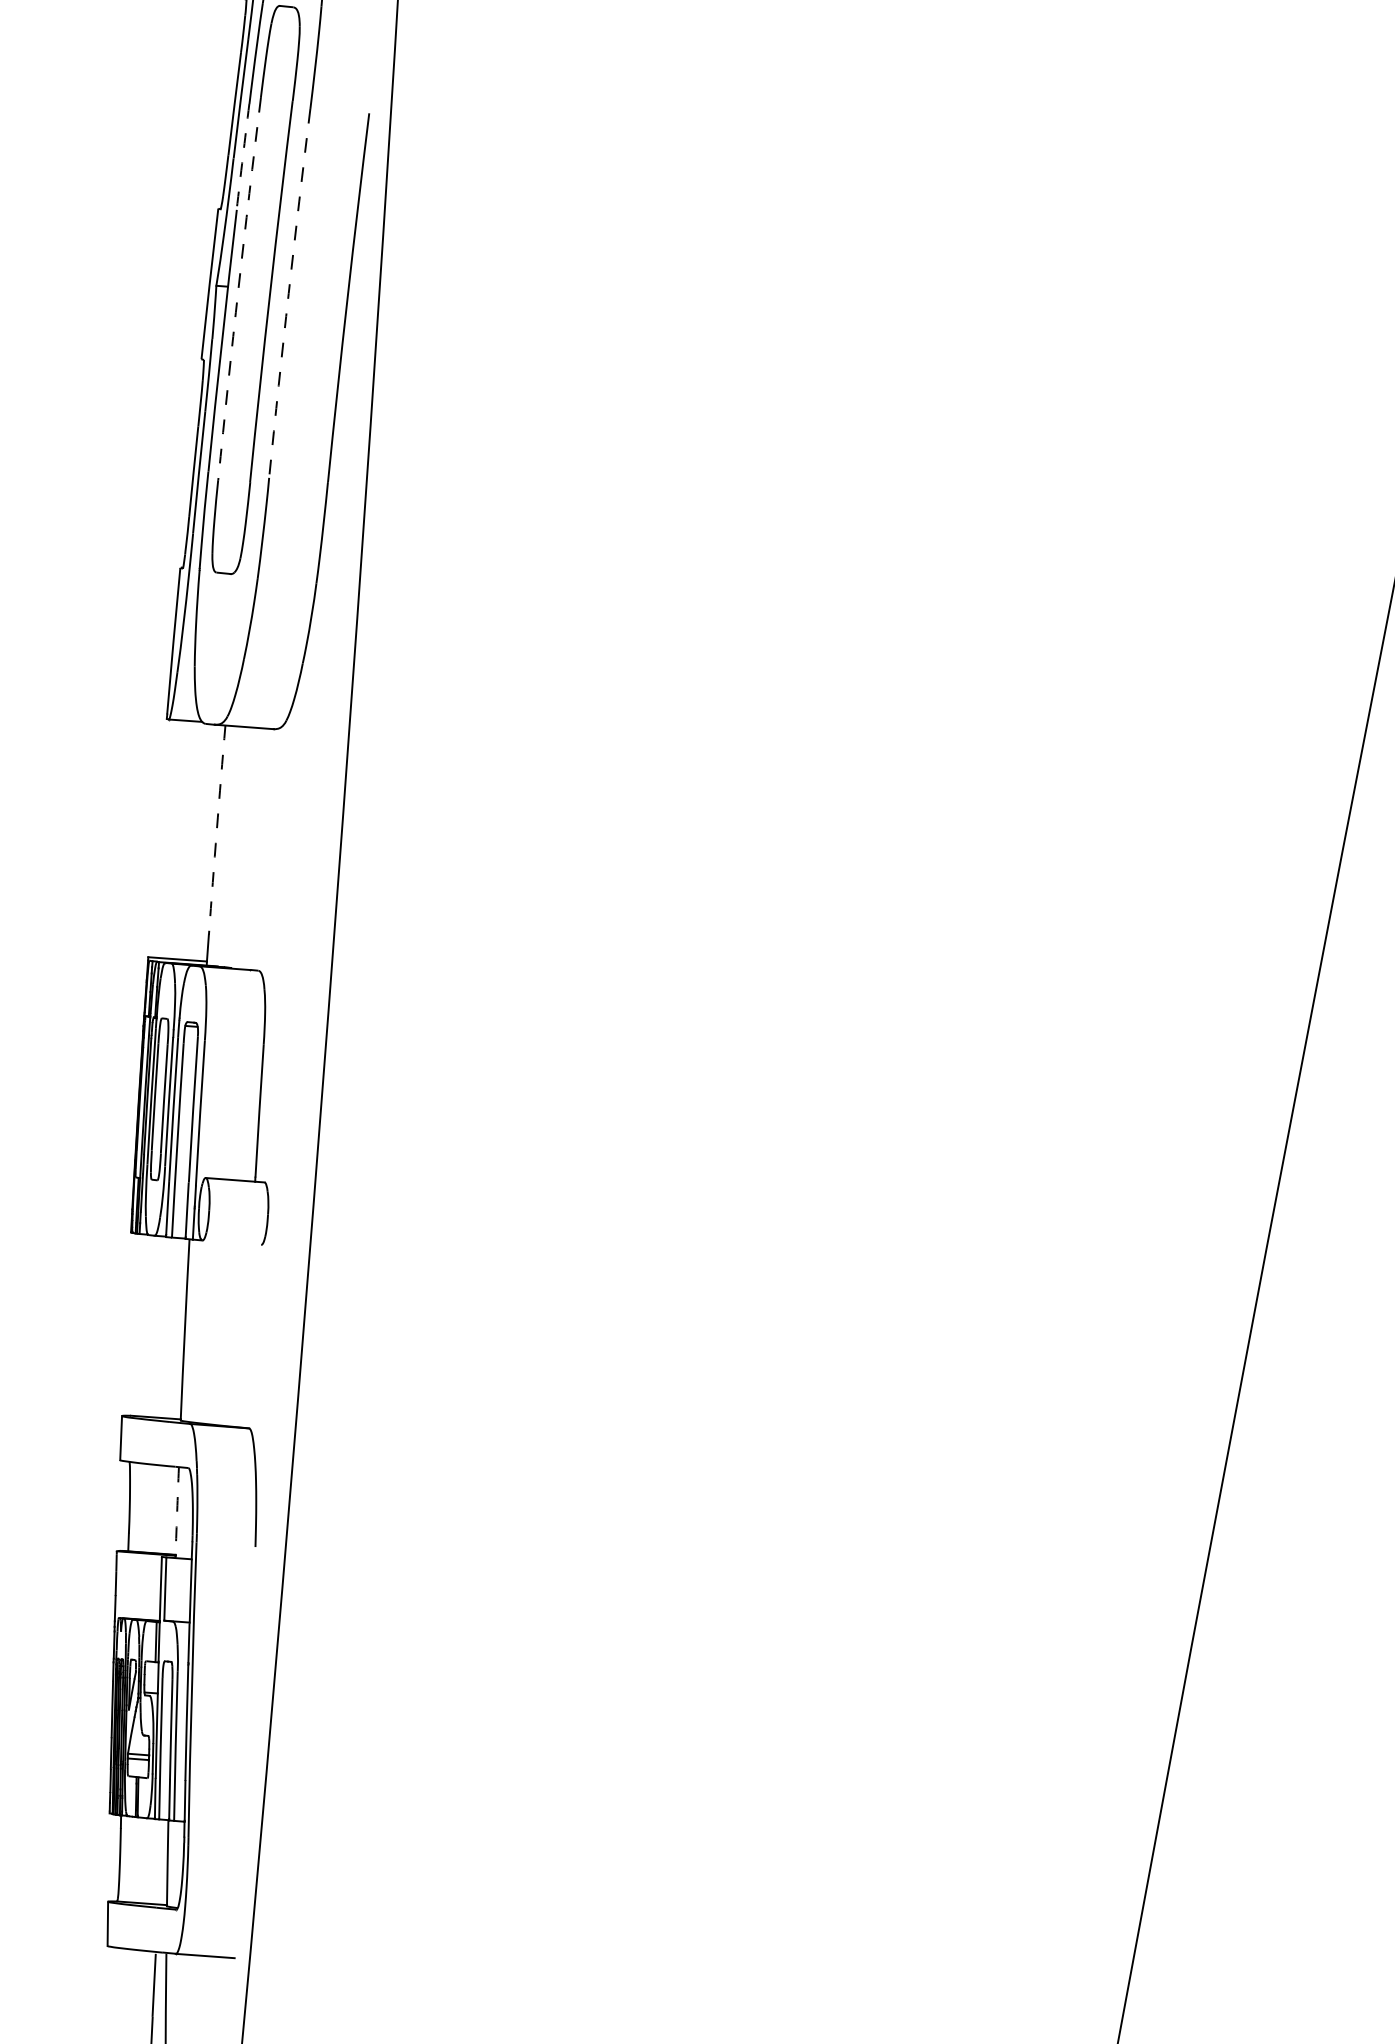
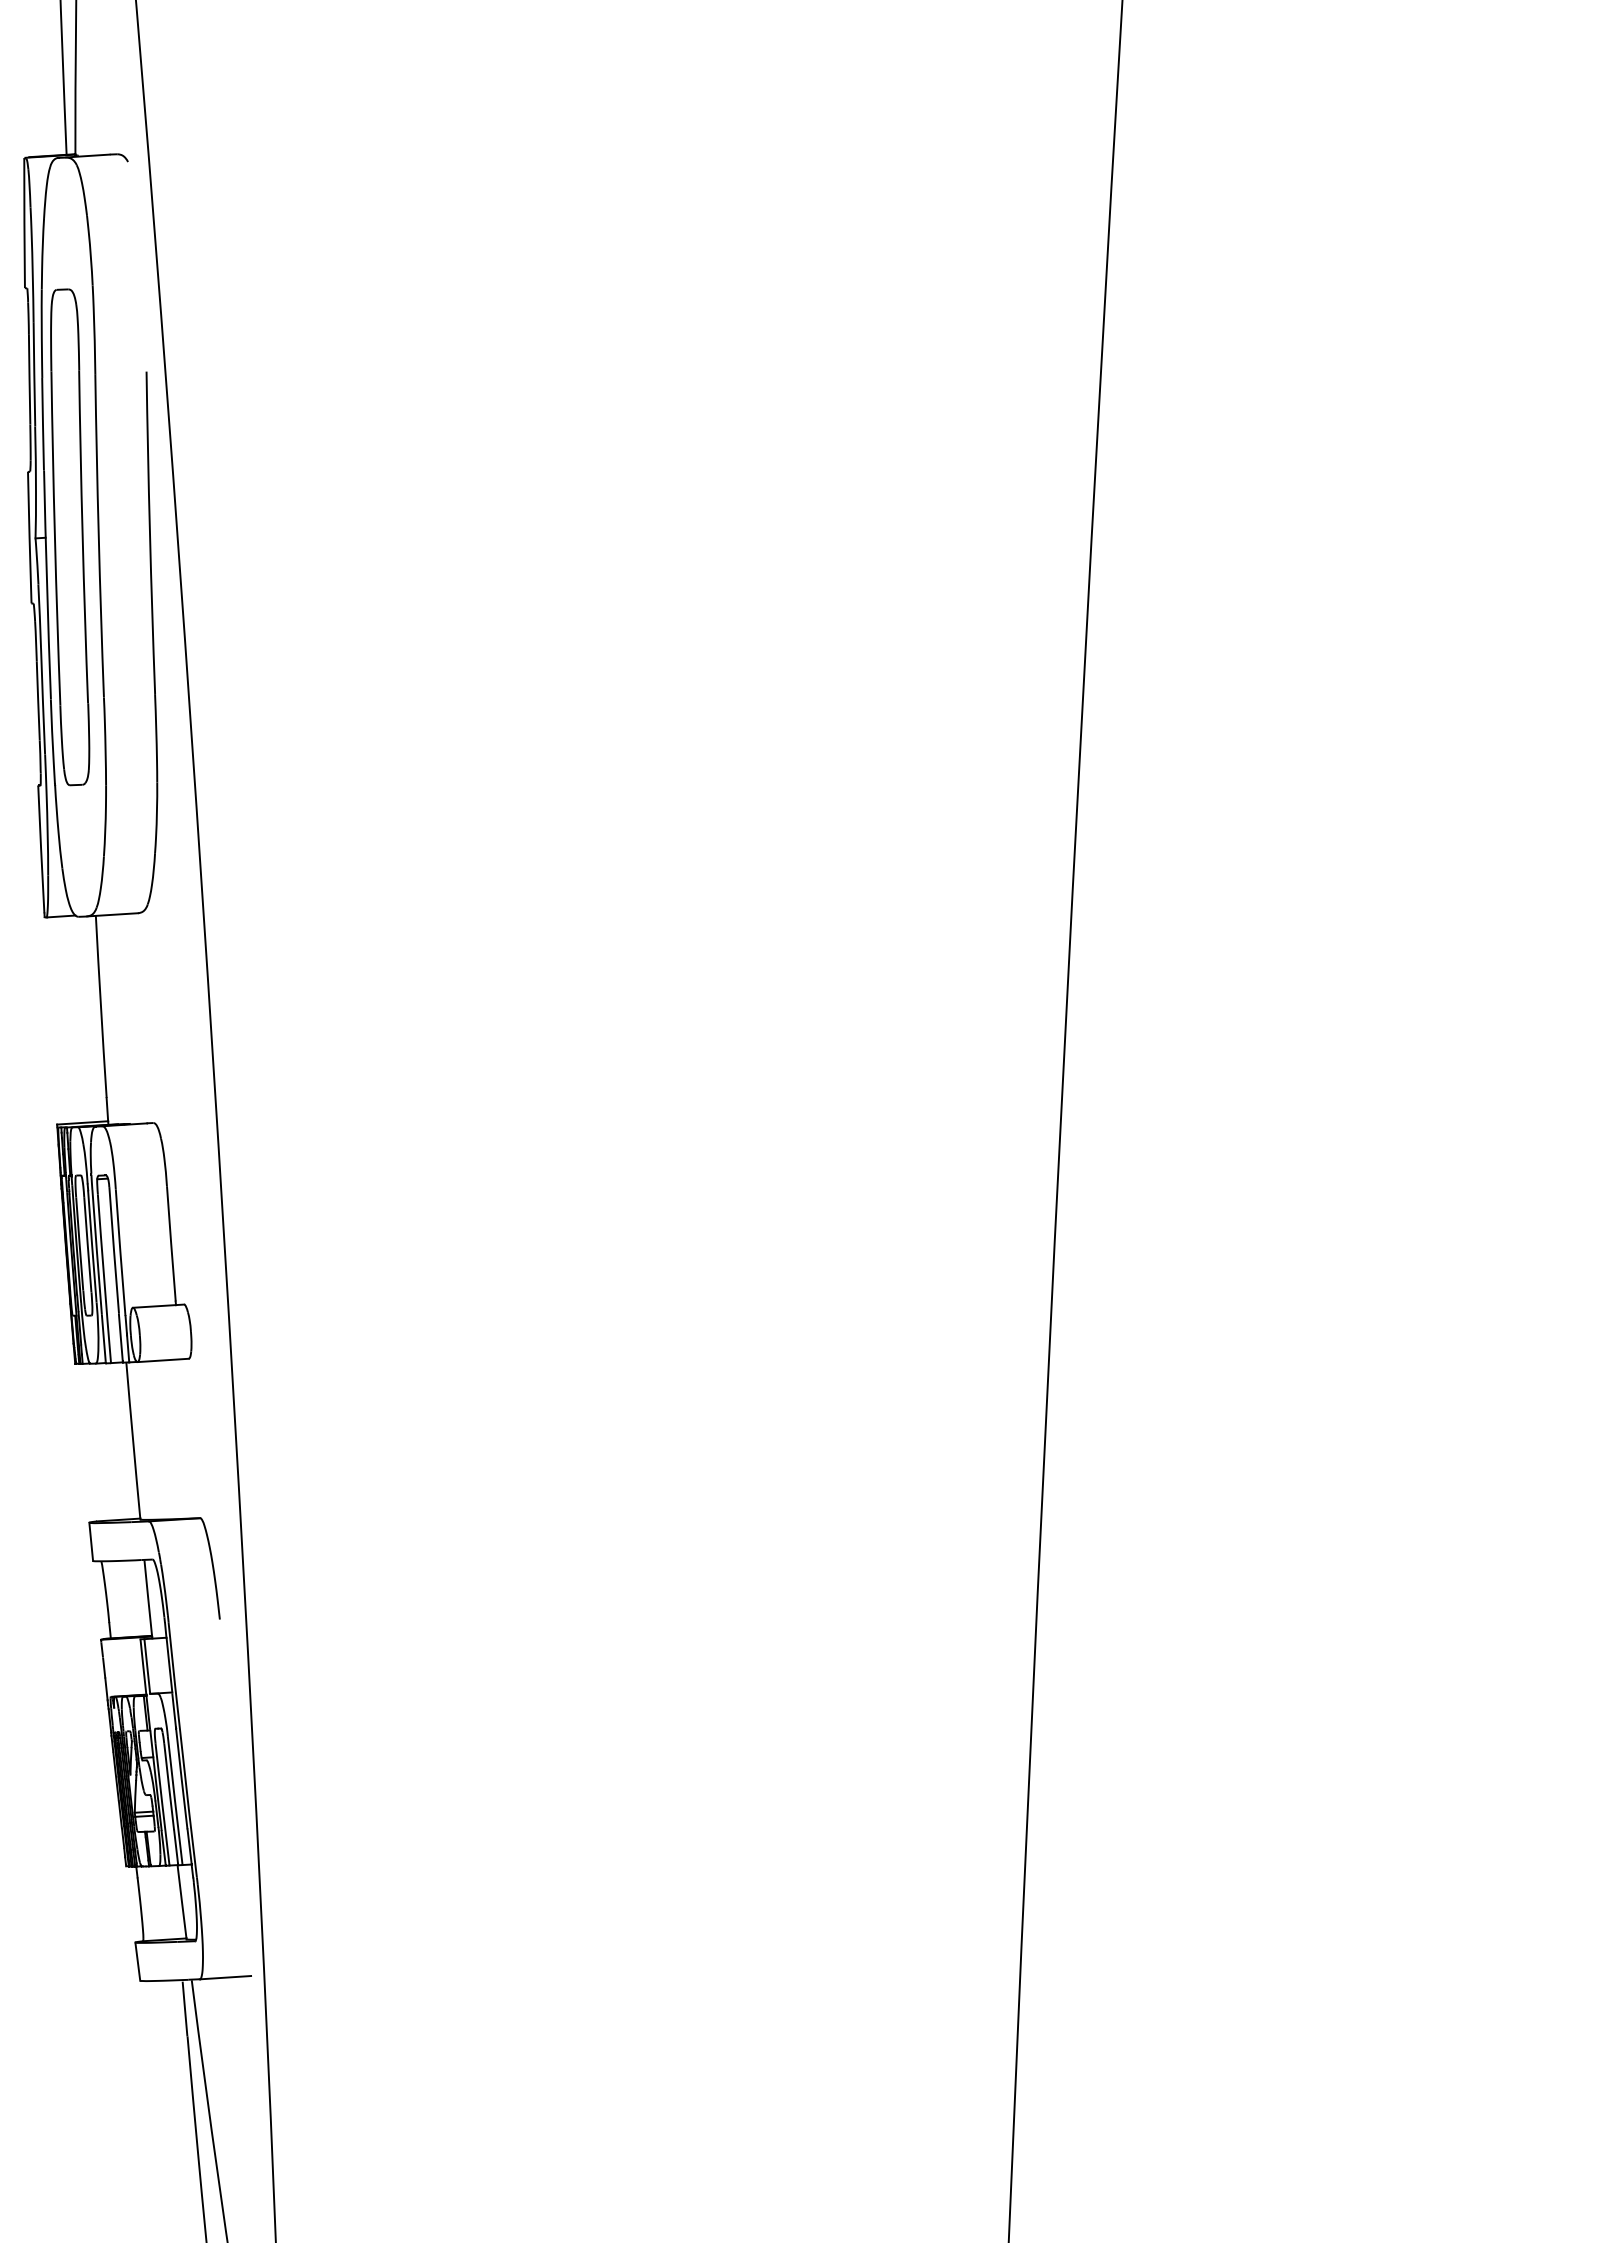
arc: (243, 157) -> (43, 424), dashed -> solid
arc: (237, 288) -> (54, 538), dashed -> solid
arc: (288, 293) -> (98, 536), dashed -> solid
arc: (216, 829) -> (100, 1006), dashed -> solid
line: (231, 1242) -> (162, 1360), added
arc: (177, 1511) -> (148, 1598), dashed -> solid

